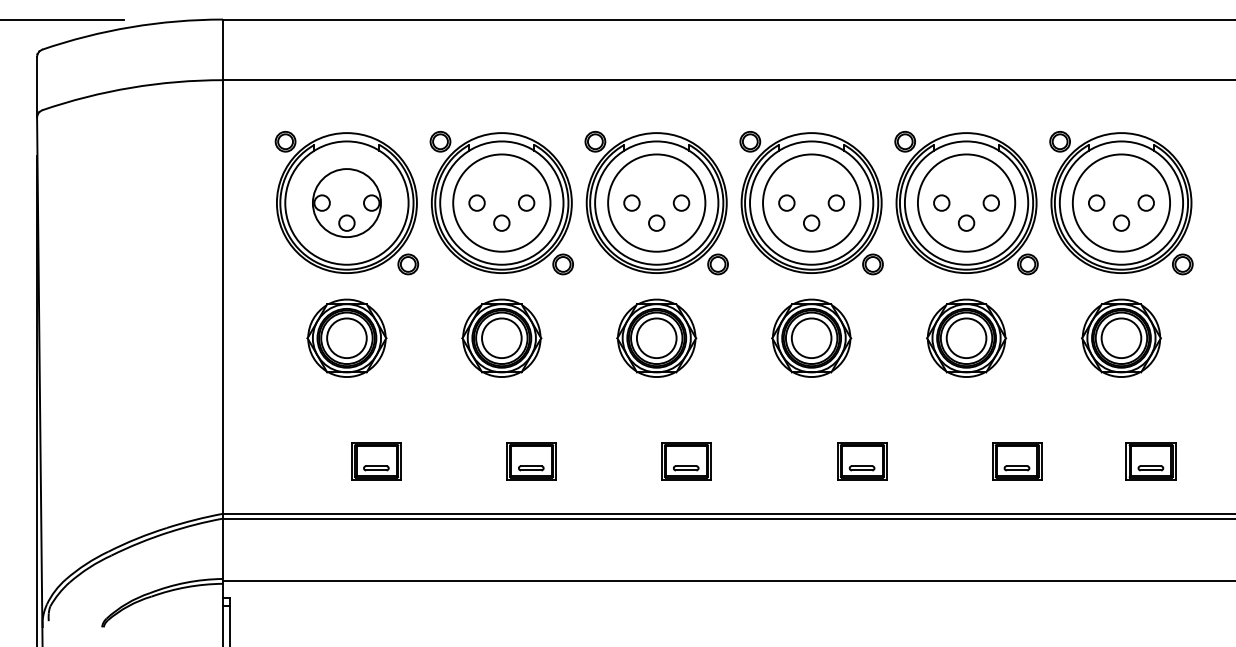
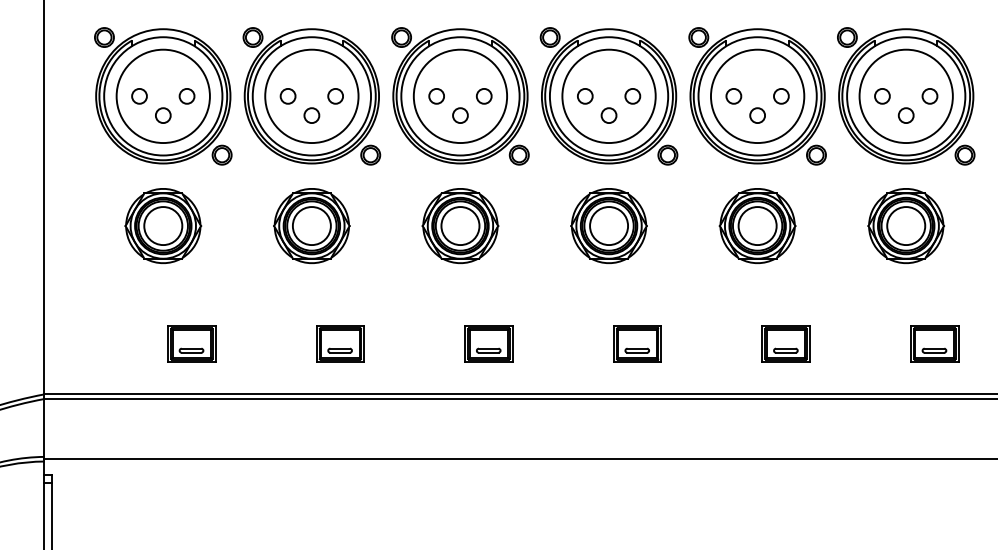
circle: (346, 202) -> (162, 95), size x1.43
part: (862, 461) -> (637, 344), moved
part: (1017, 461) -> (786, 344), moved

